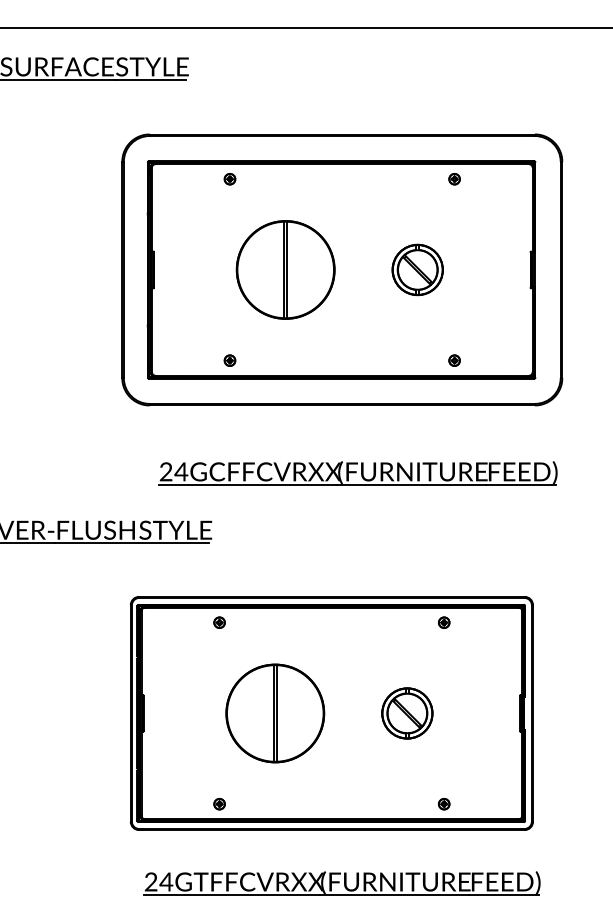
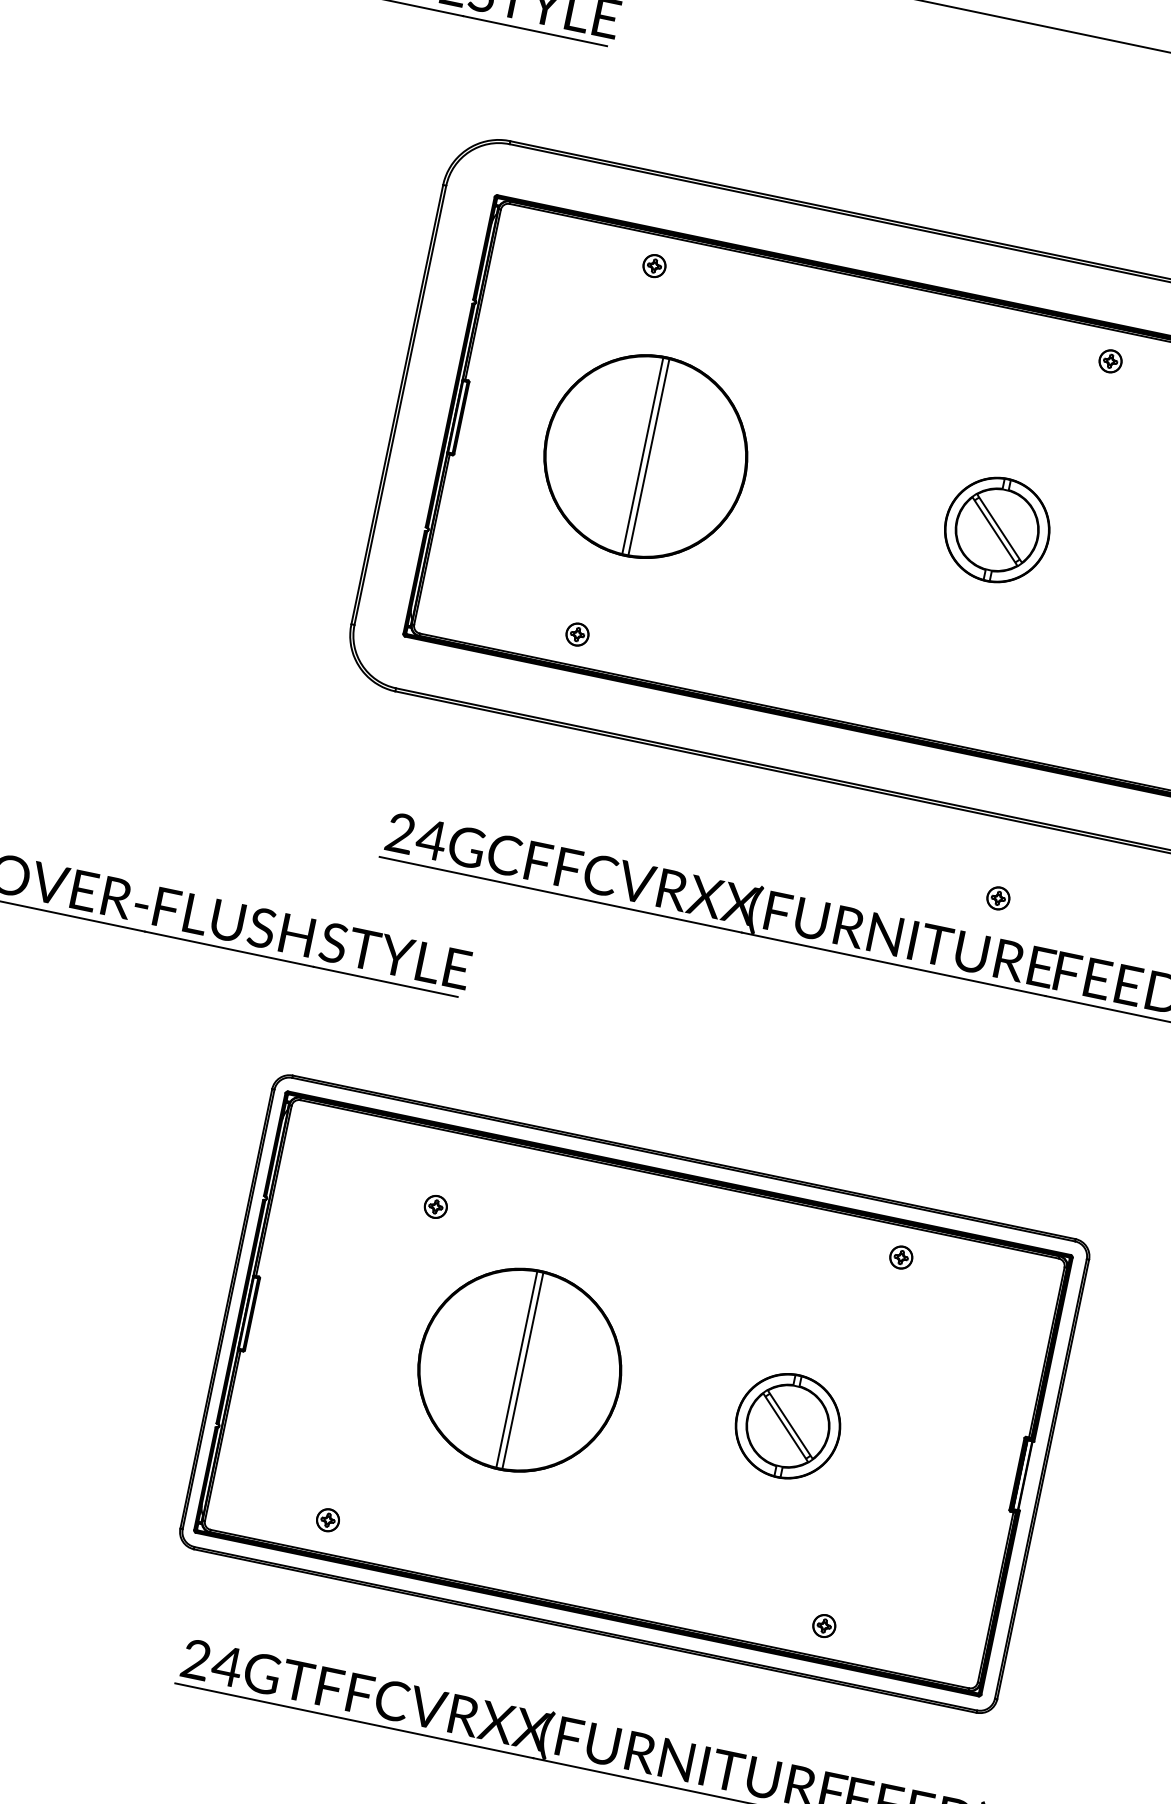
part: (285, 269) -> (645, 455), moved
part: (454, 360) -> (998, 897), moved
part: (219, 622) -> (435, 1206), moved
part: (219, 804) -> (327, 1520), moved

